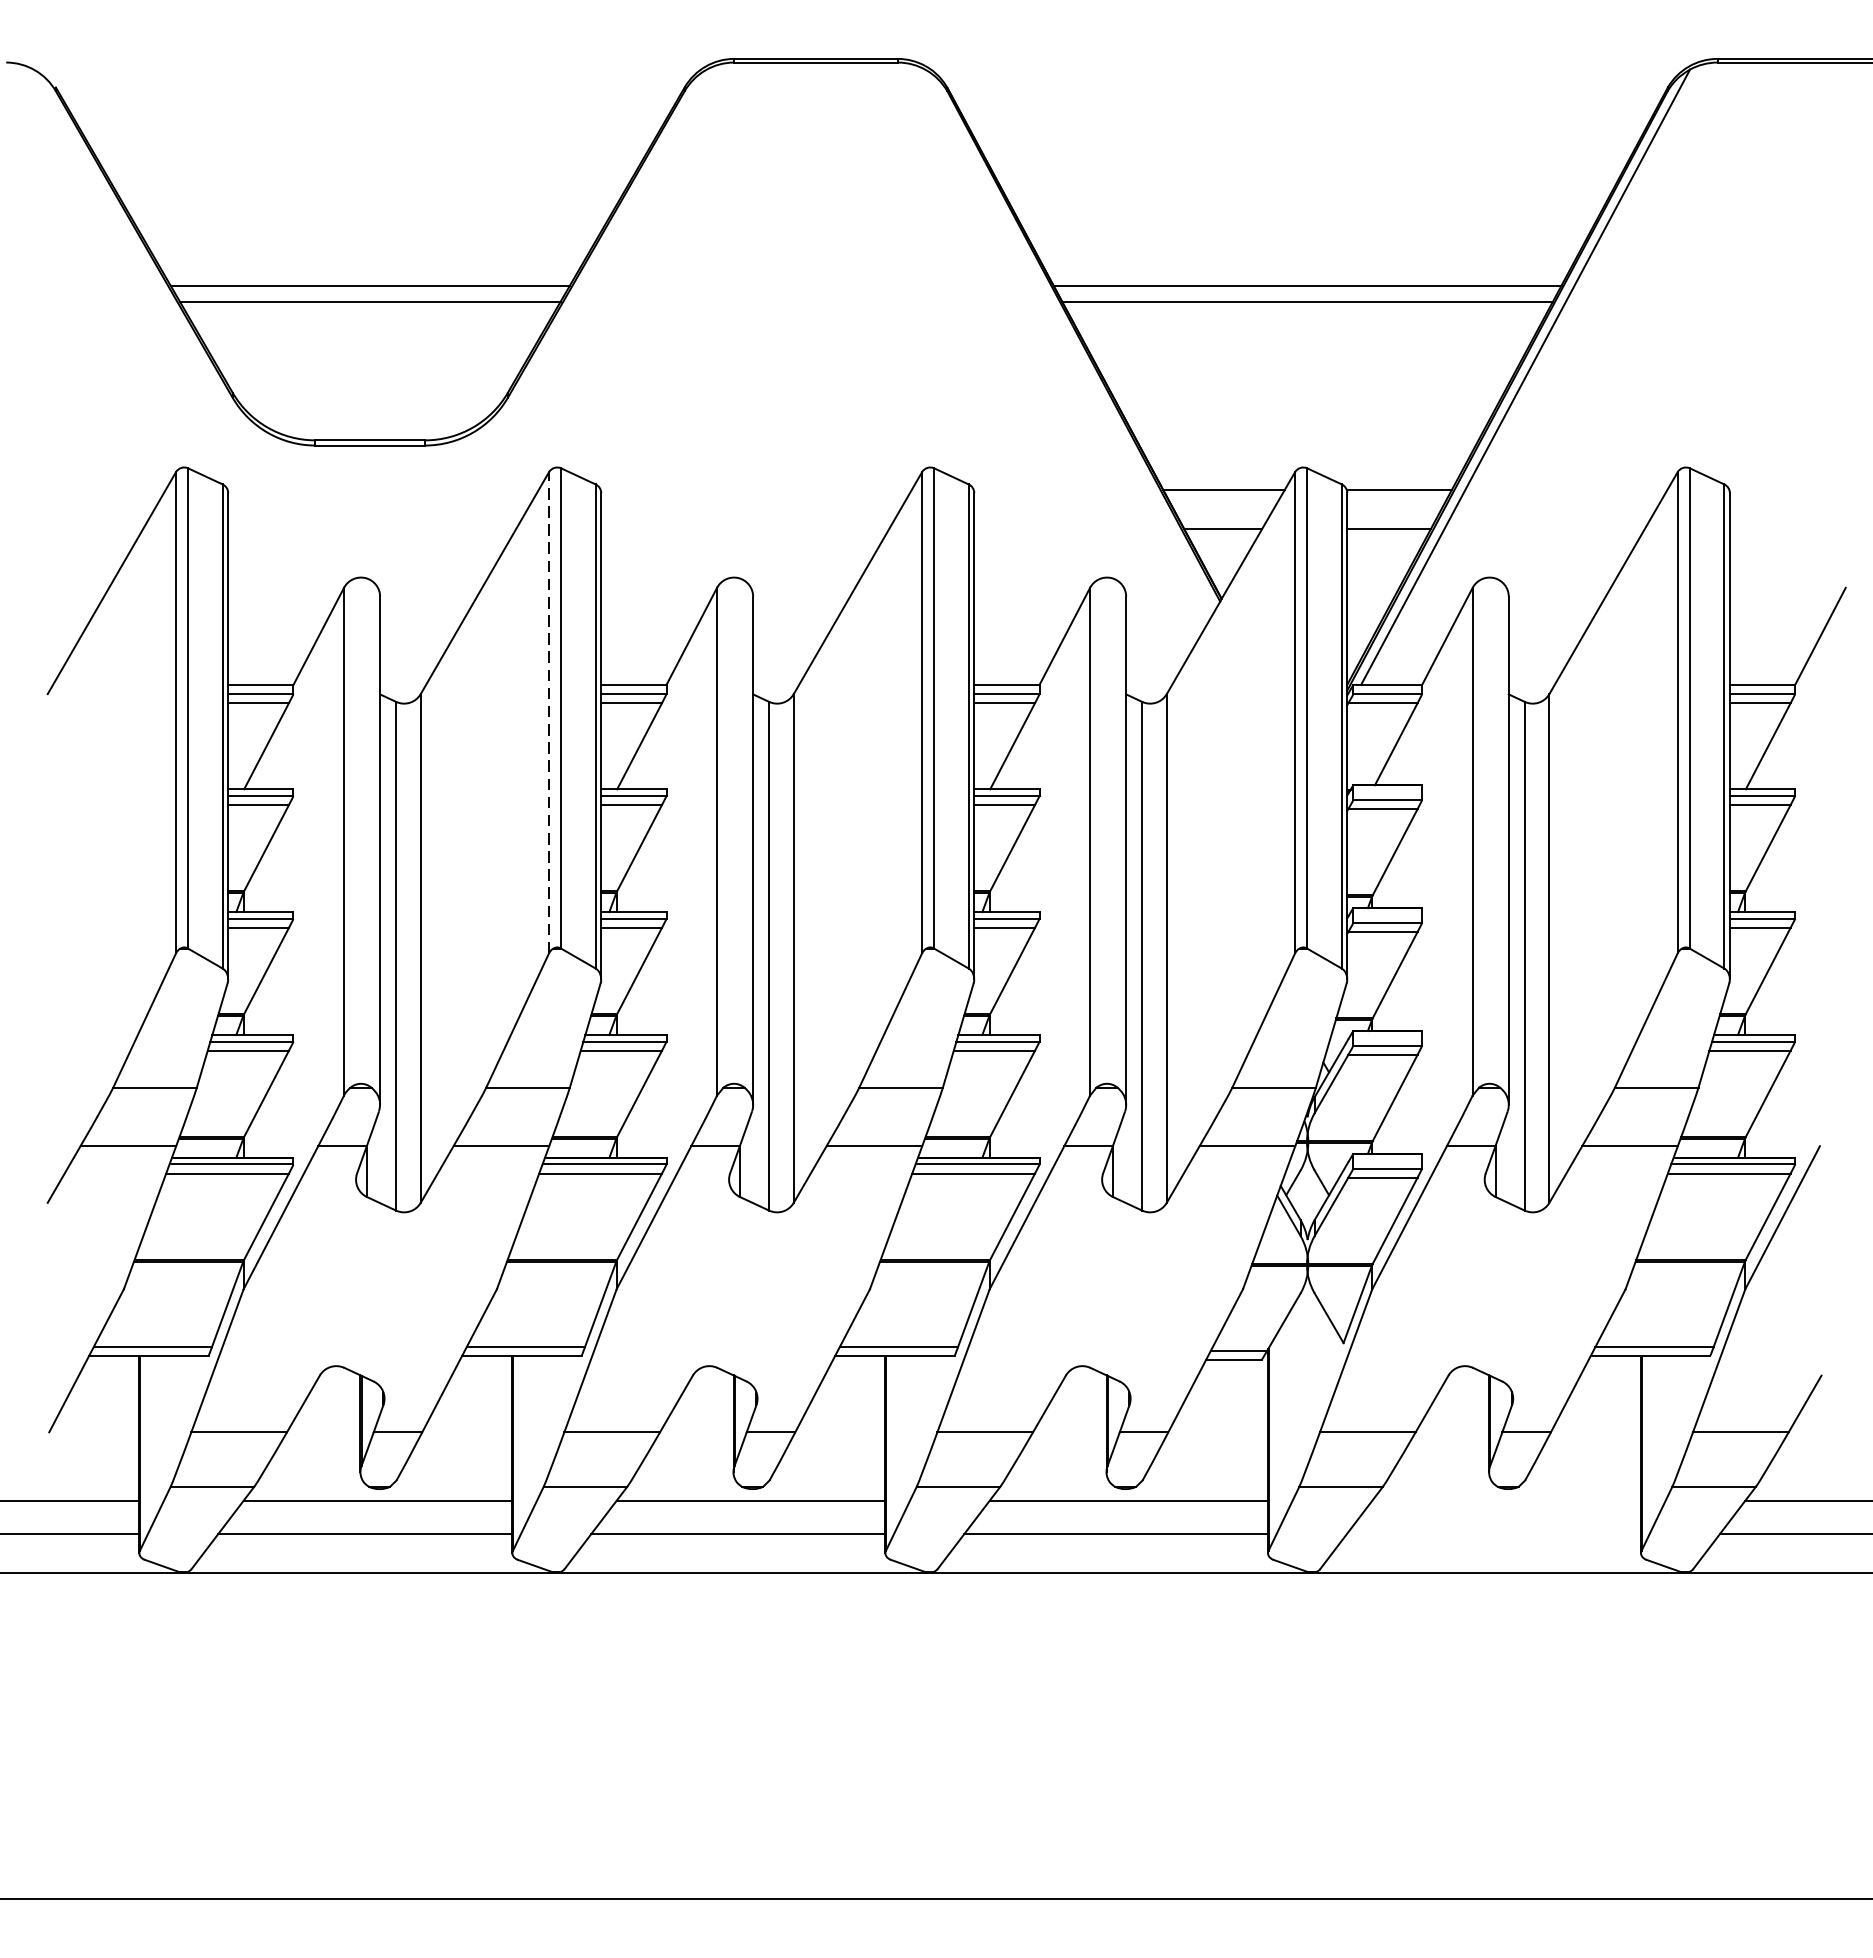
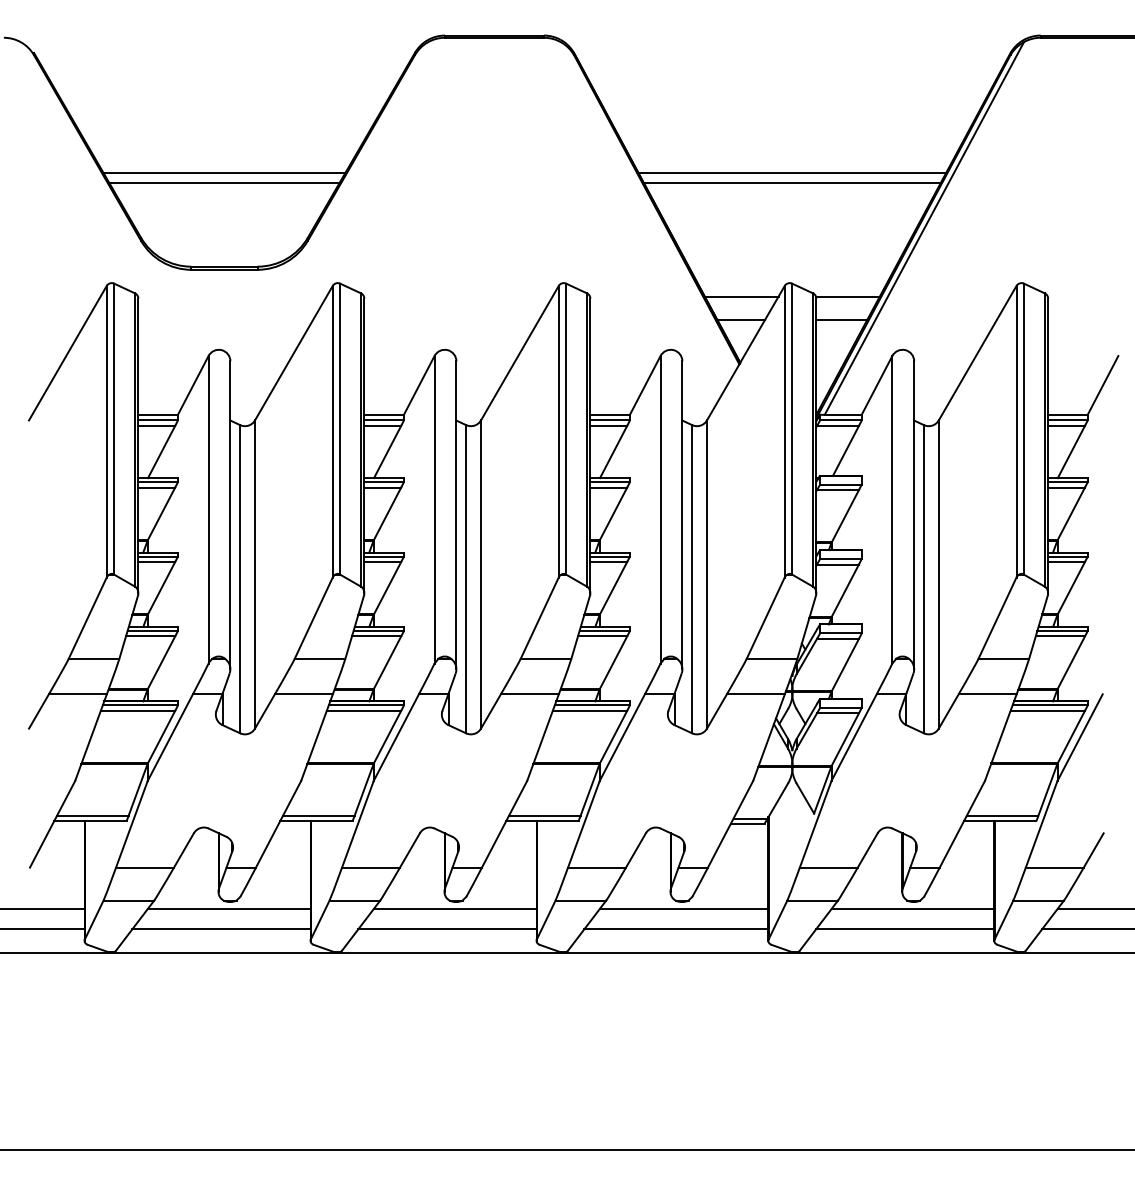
line: (548, 712) -> (332, 431), dashed -> solid
line: (1505, 1501) -> (912, 909), added
line: (1494, 1534) -> (905, 929), added

